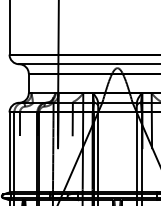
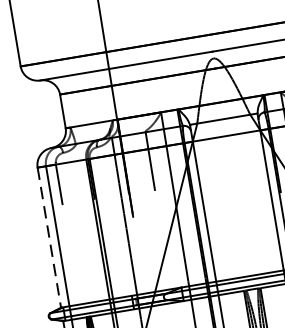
line: (9, 152) -> (49, 237), solid -> dashed

